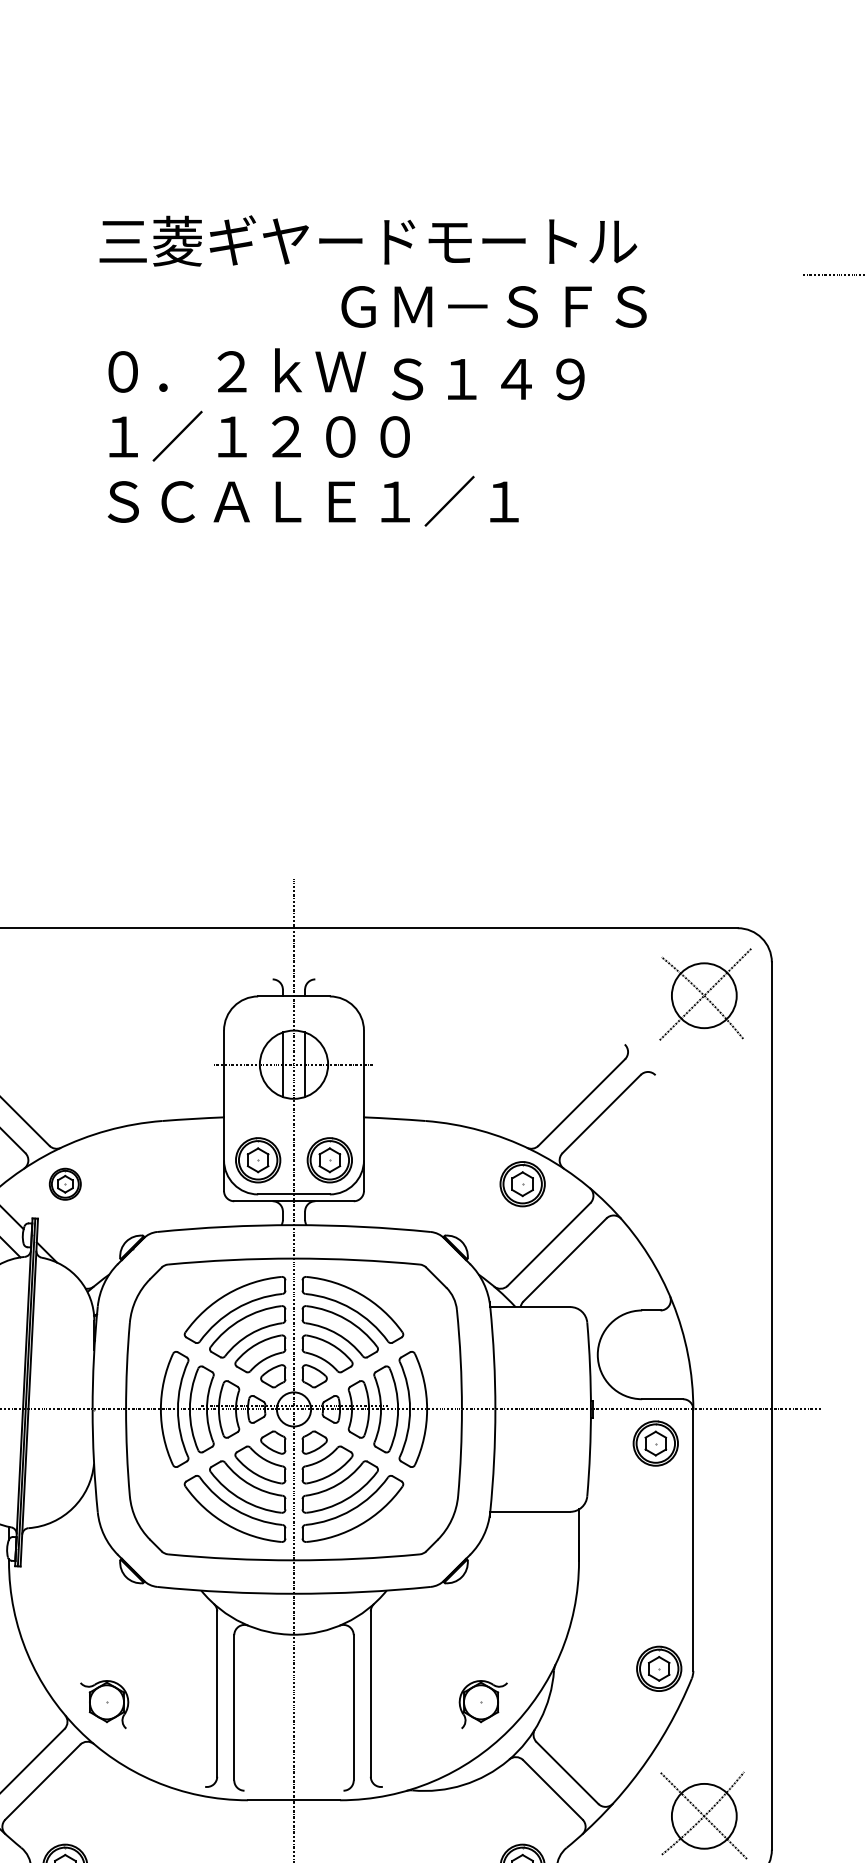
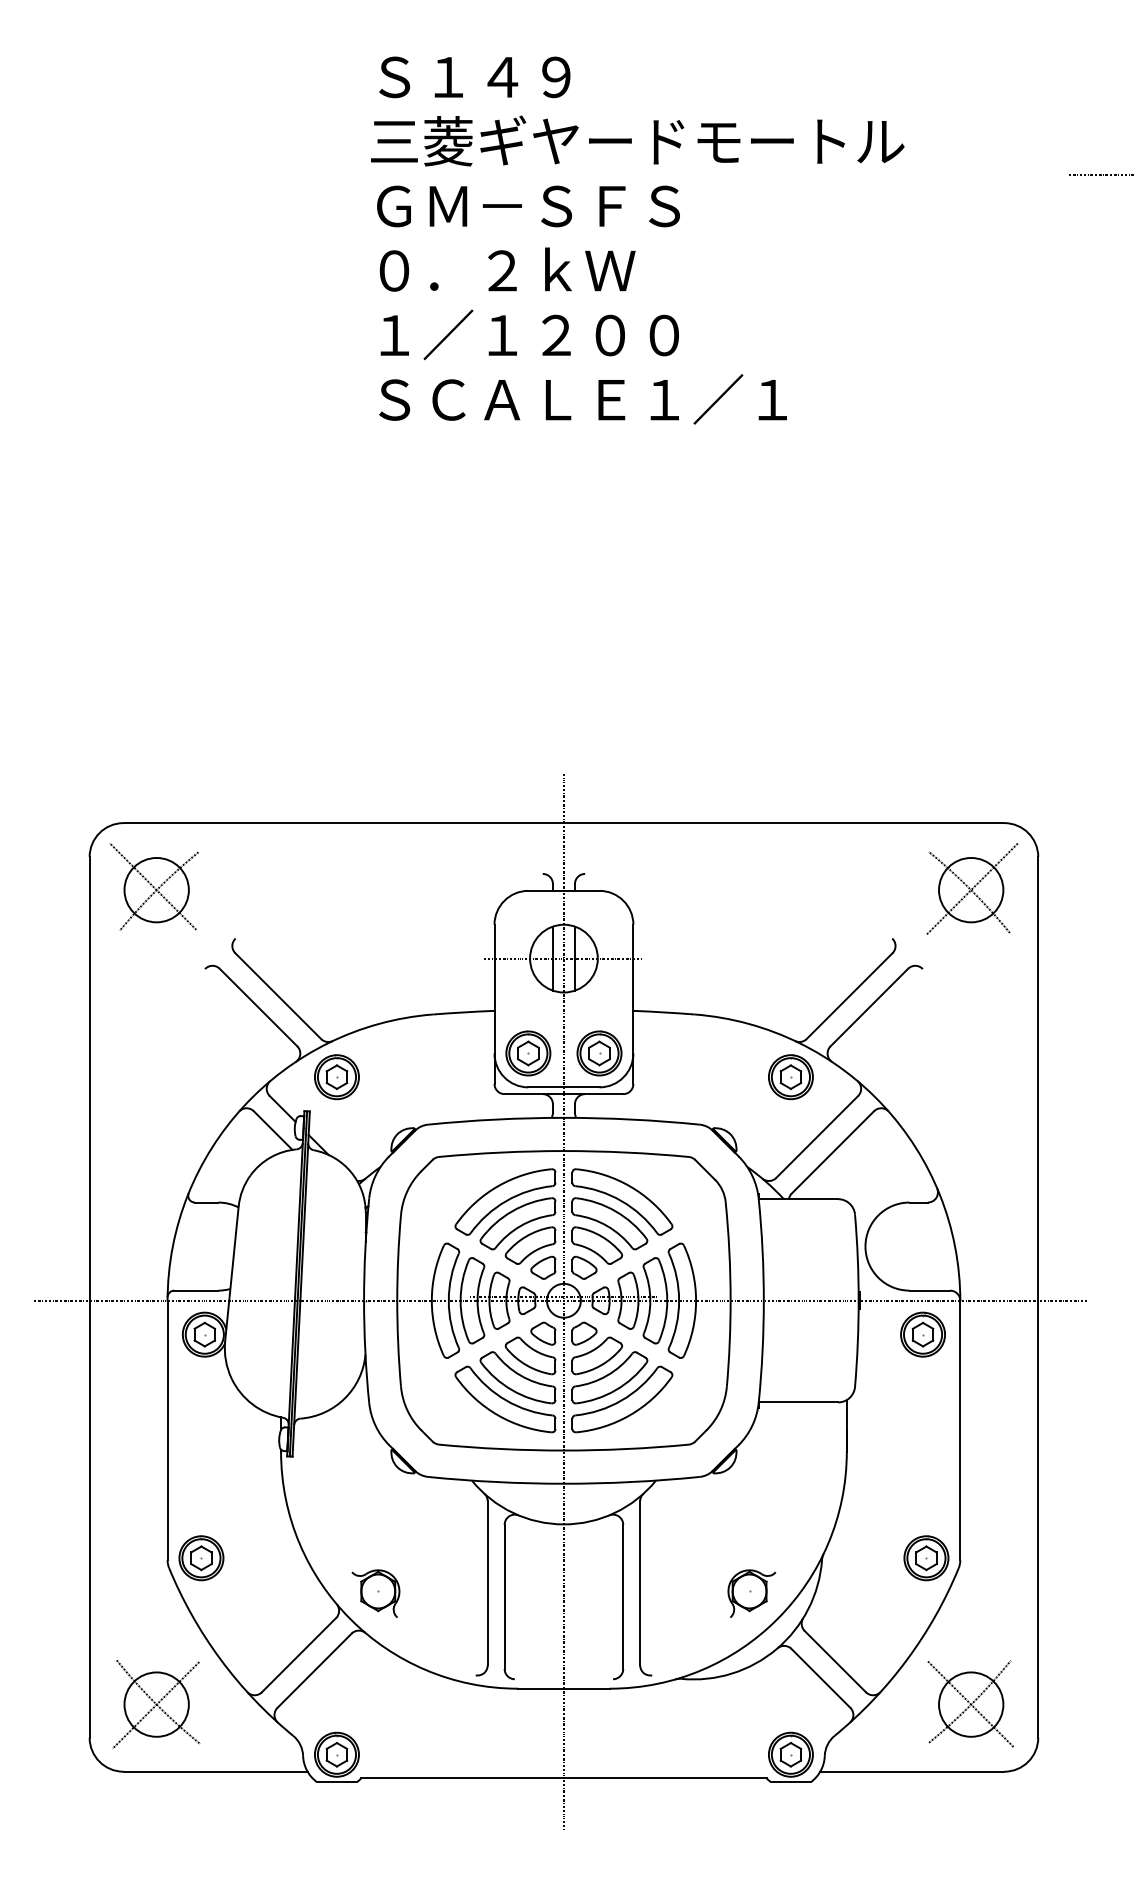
text: (494, 306) -> (528, 206), moved
text: (488, 379) -> (474, 77), moved
part: (64, 1184) -> (336, 1077), size x1.43

